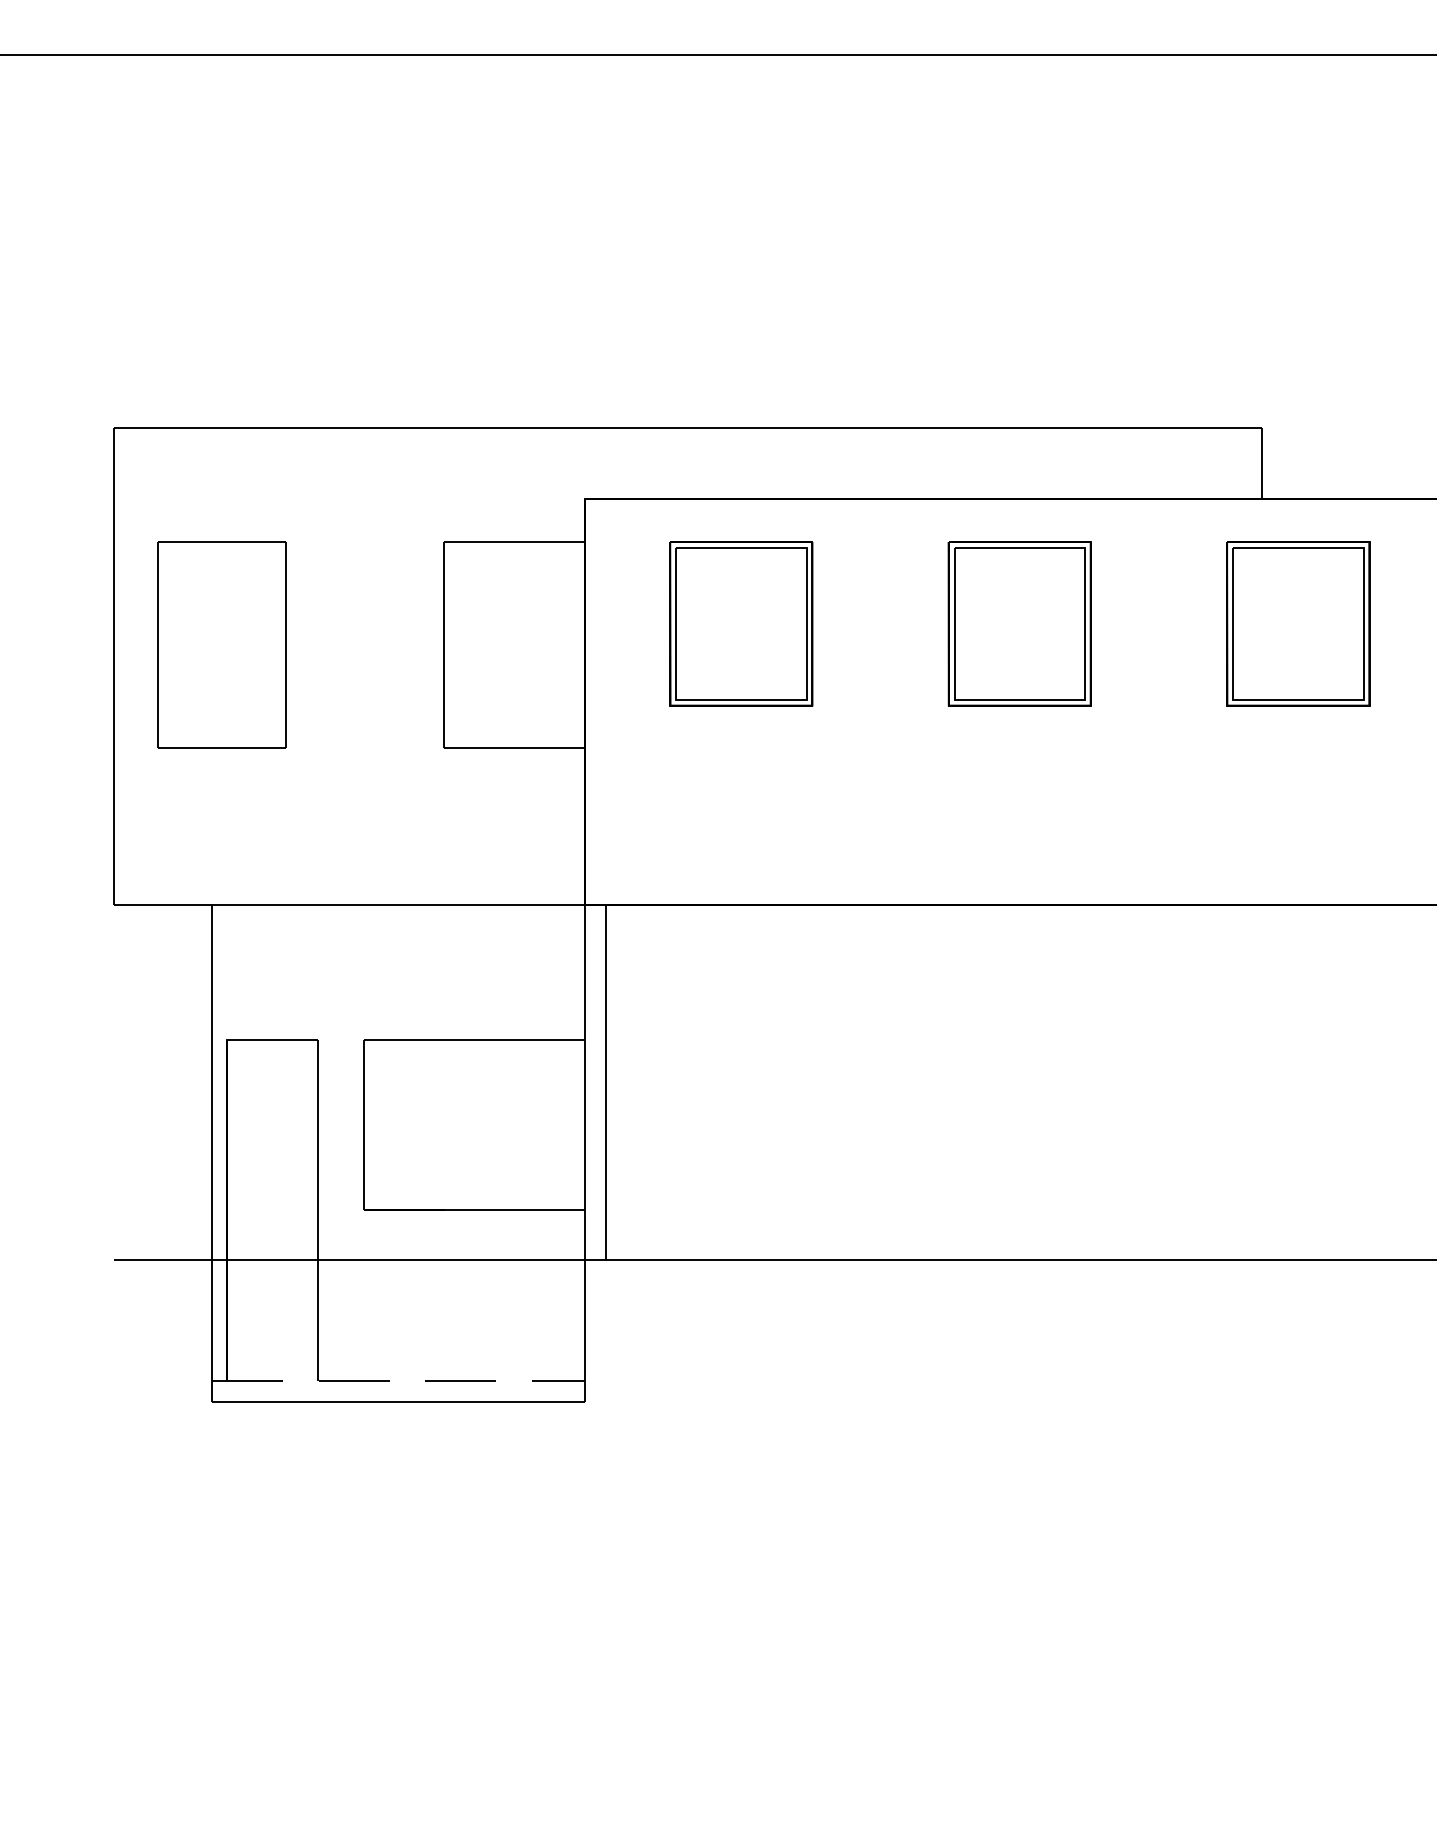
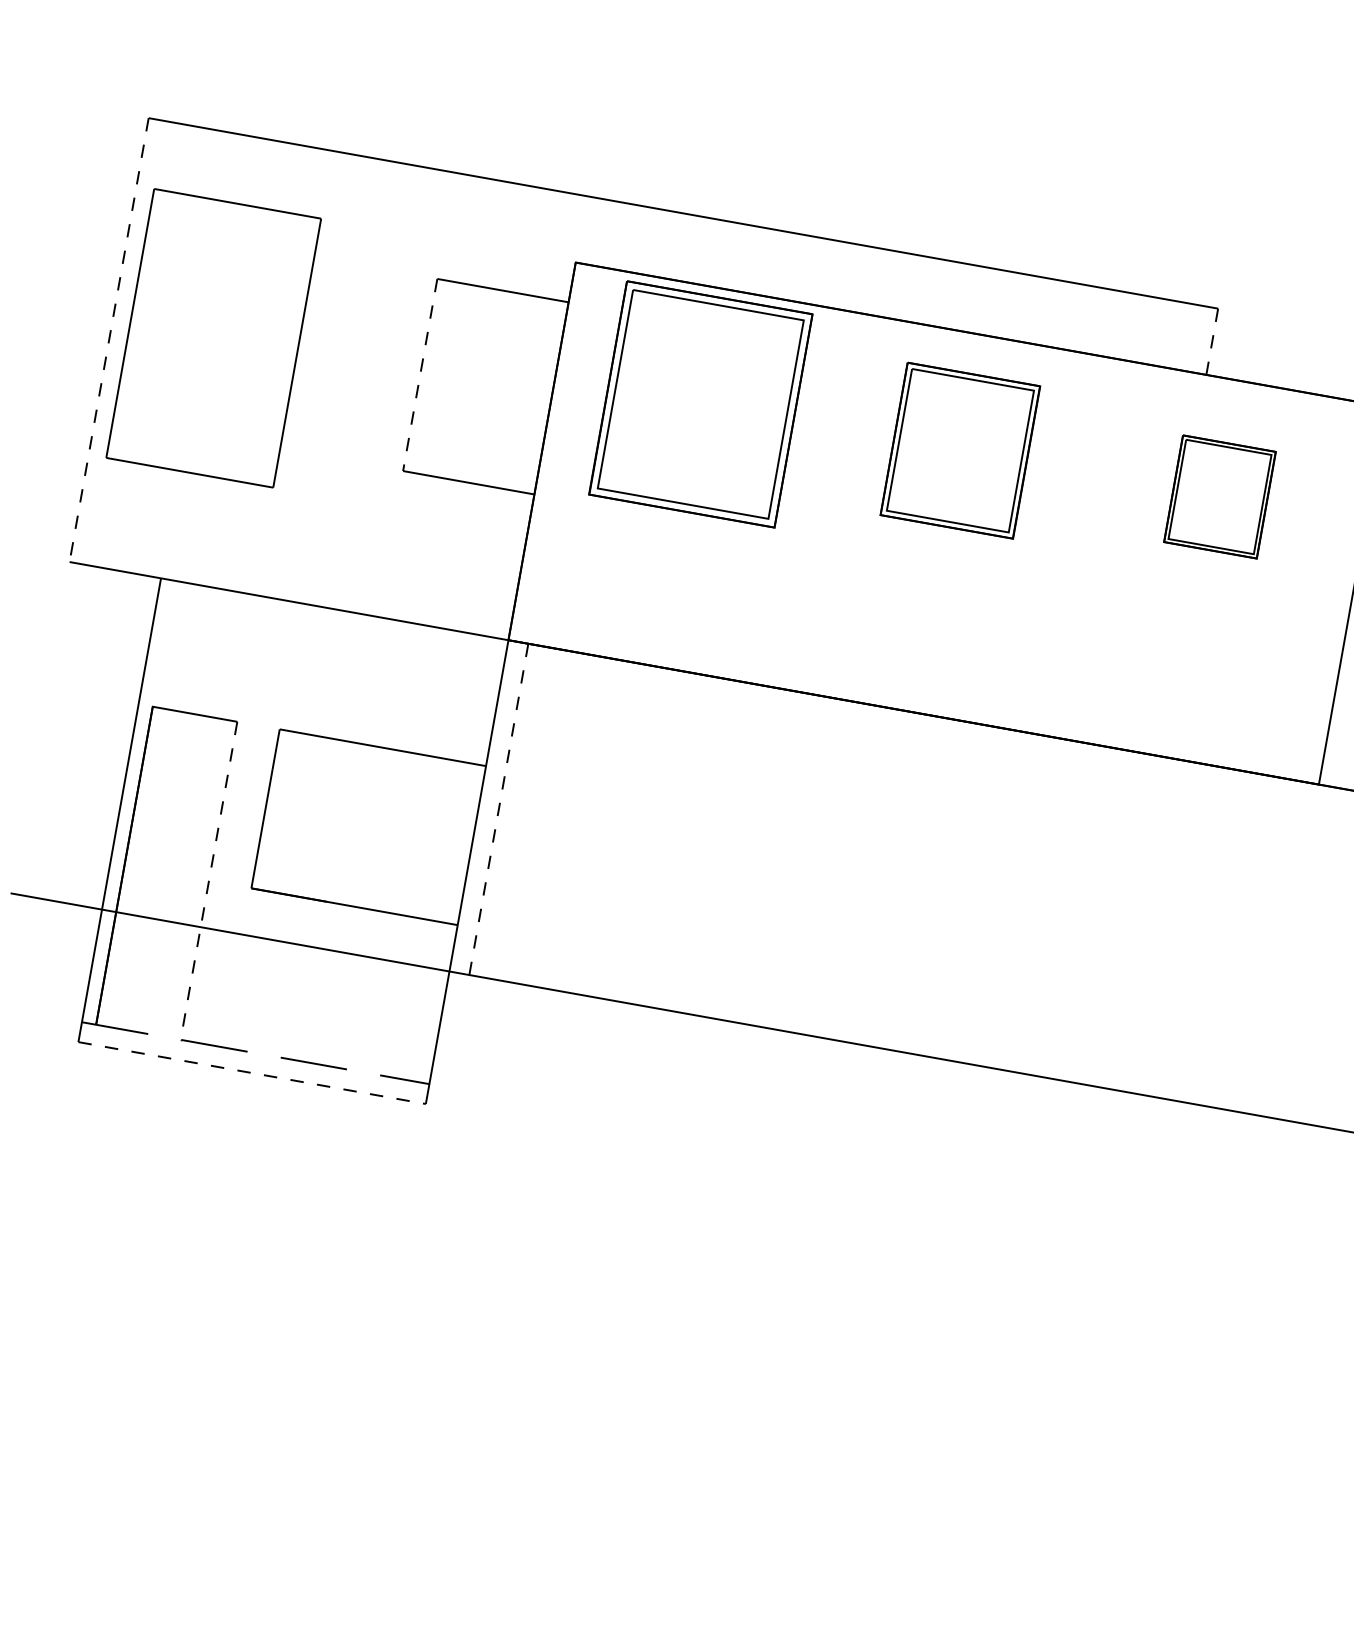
line: (1261, 463) -> (1212, 341), solid -> dashed
part: (741, 623) -> (701, 404), size x1.4
part: (1298, 623) -> (1220, 496), size x0.7
part: (221, 644) -> (213, 337), size x1.4
line: (443, 645) -> (419, 375), solid -> dashed
line: (113, 667) -> (108, 340), solid -> dashed
line: (606, 1082) -> (499, 809), solid -> dashed
line: (317, 1210) -> (208, 880), solid -> dashed
line: (398, 1402) -> (252, 1073), solid -> dashed

